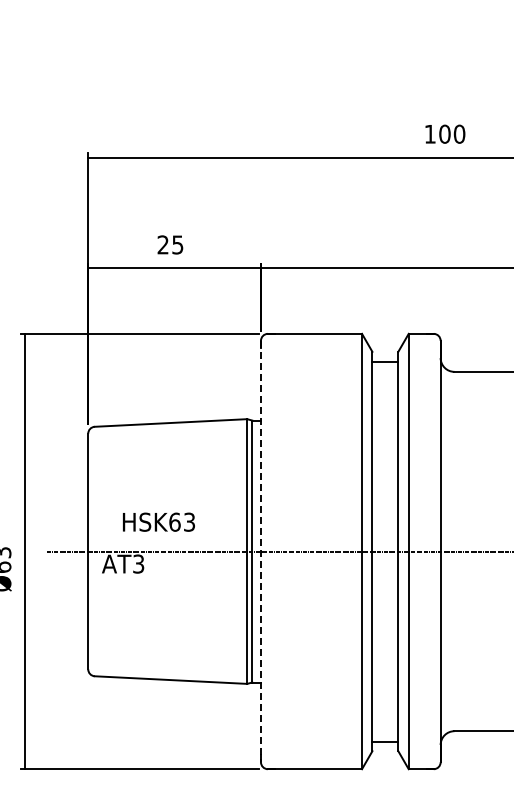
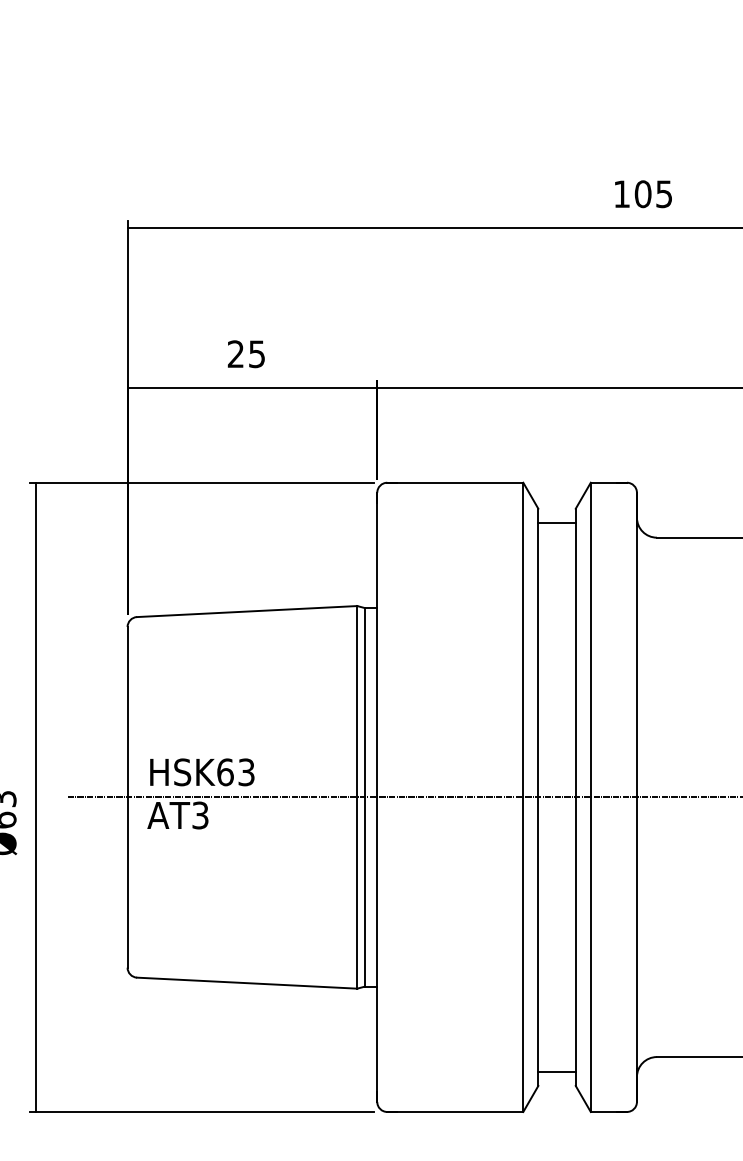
text: (459, 133) -> (664, 193), 100 -> 105
text: (158, 521) -> (201, 771), moved
line: (260, 551) -> (376, 797), dashed -> solid

